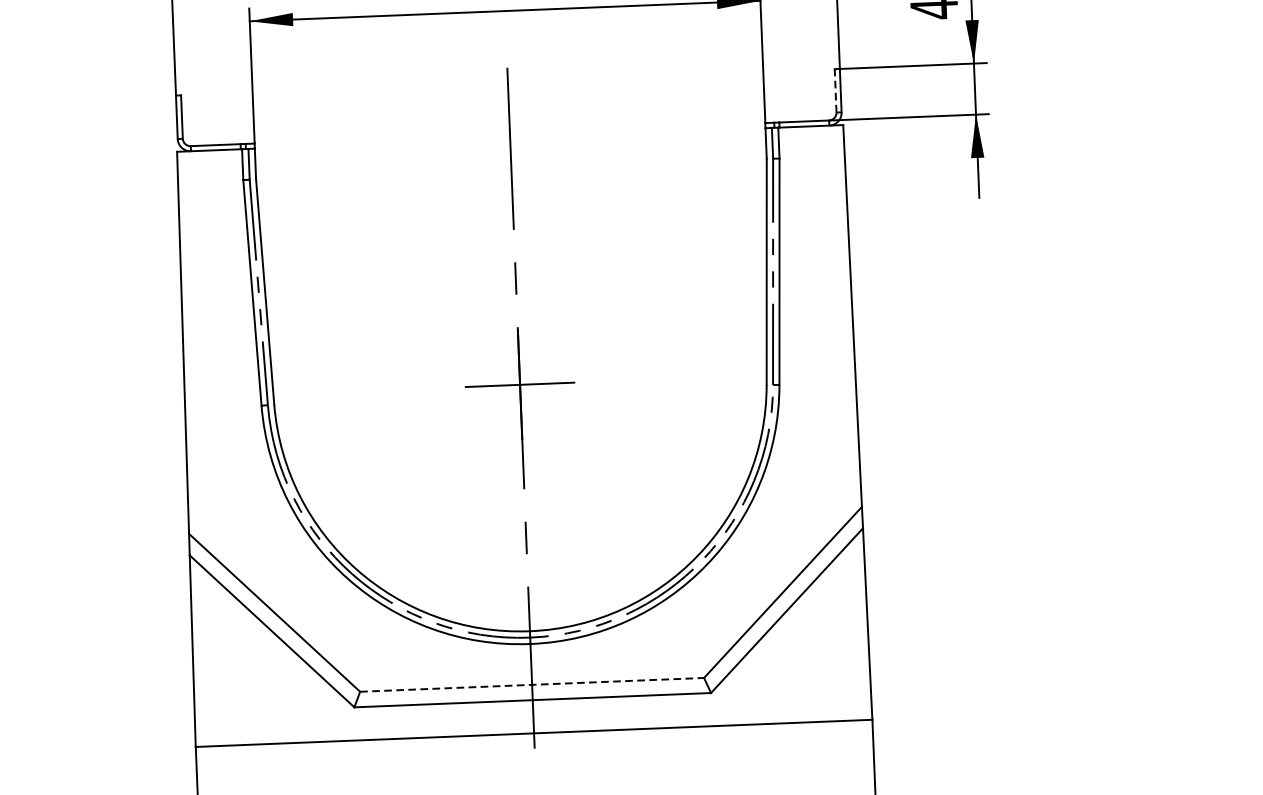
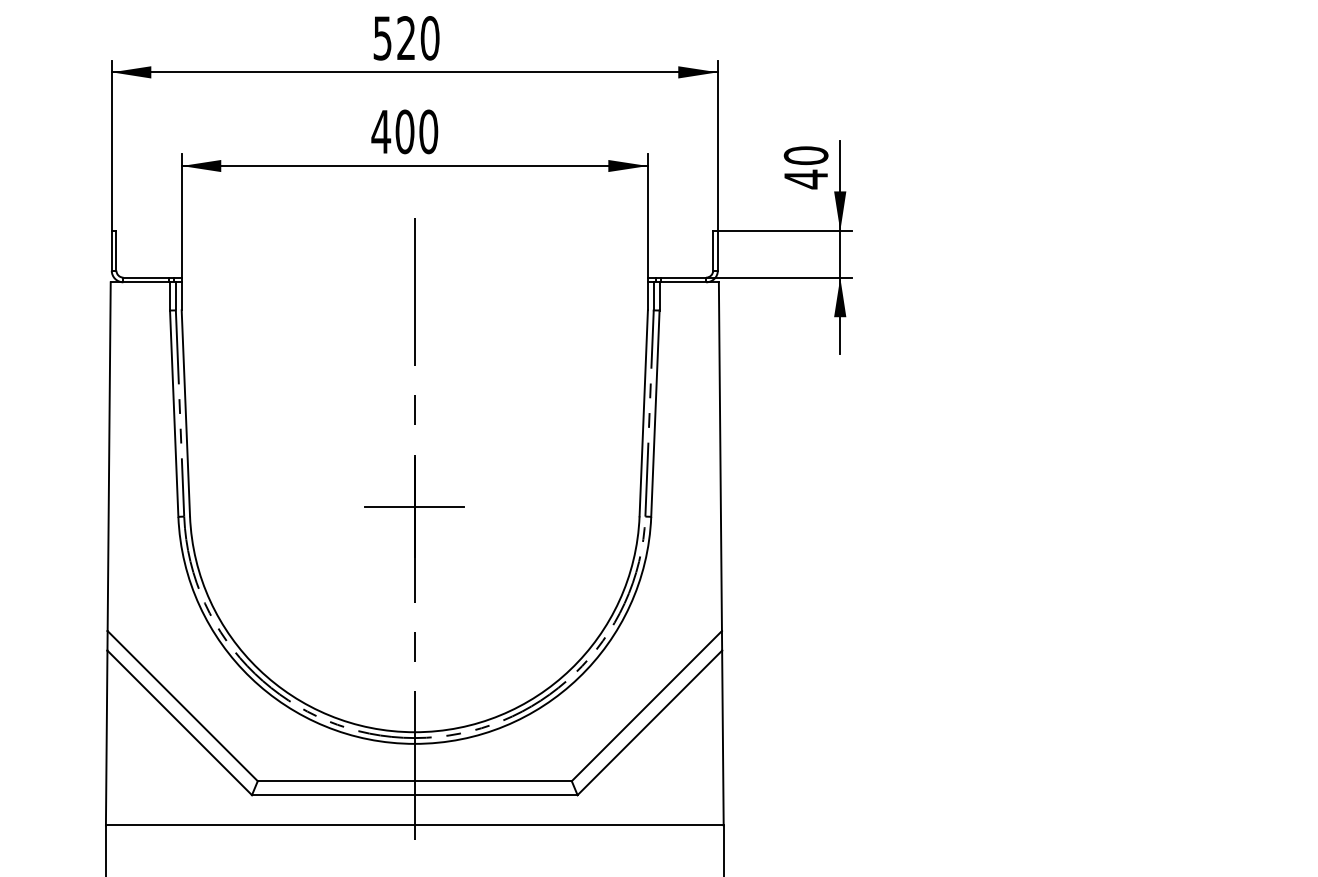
line: (835, 90) -> (713, 250), dashed -> solid
line: (532, 685) -> (415, 781), dashed -> solid

